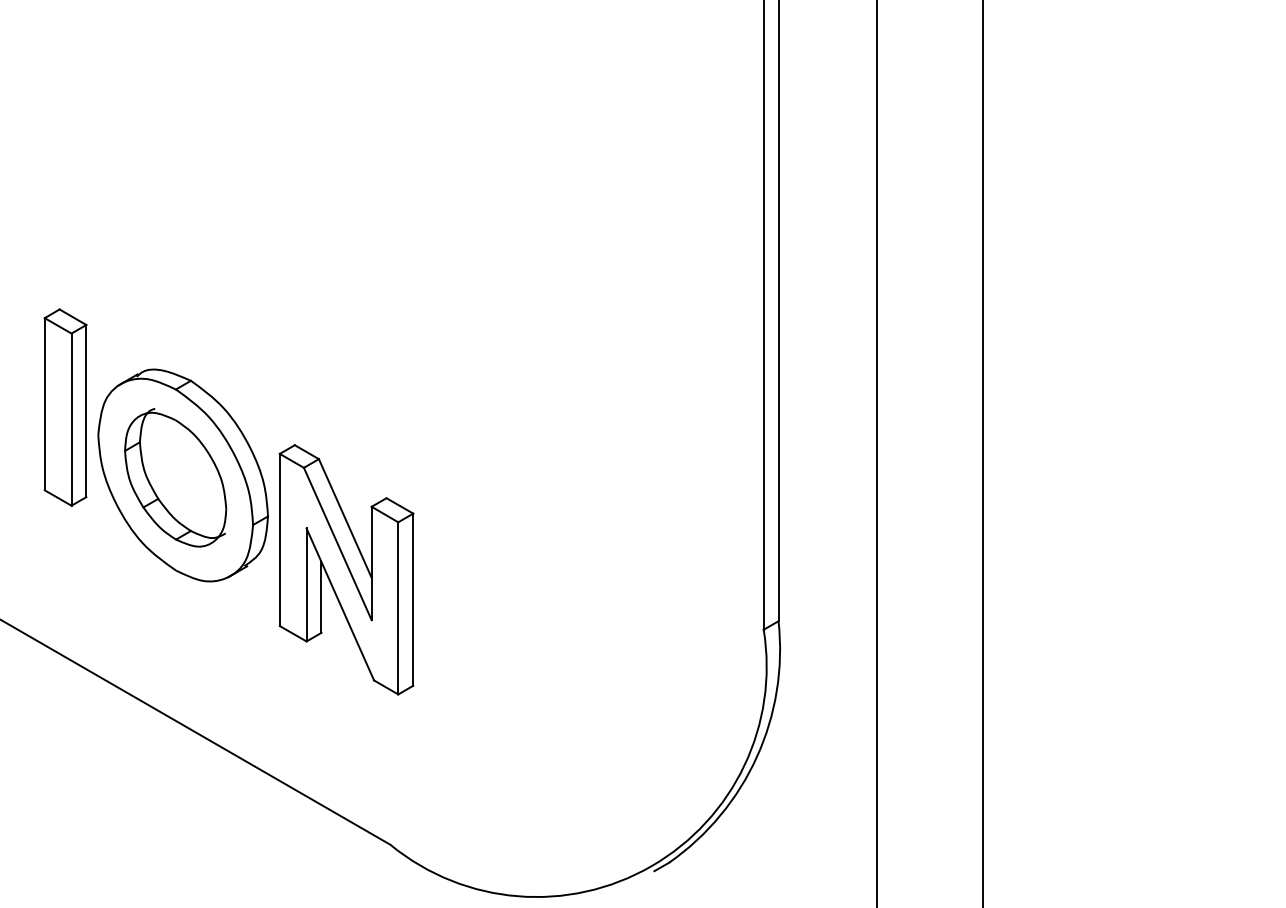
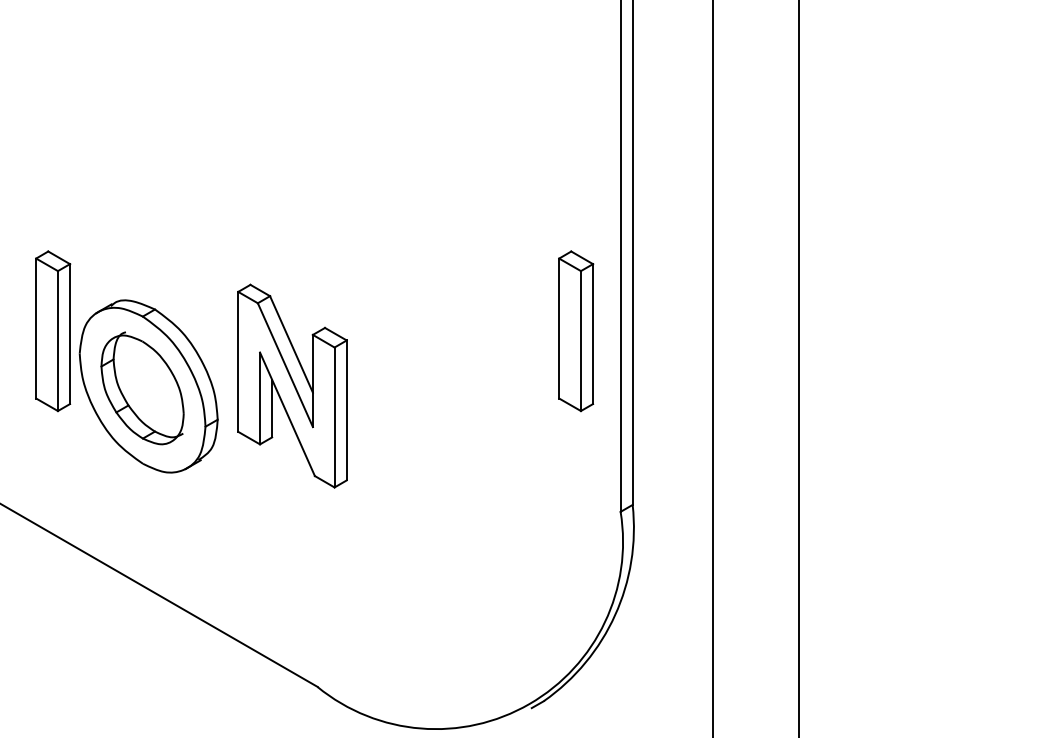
part: (709, 407) -> (576, 331), added
part: (346, 569) -> (292, 385), moved

